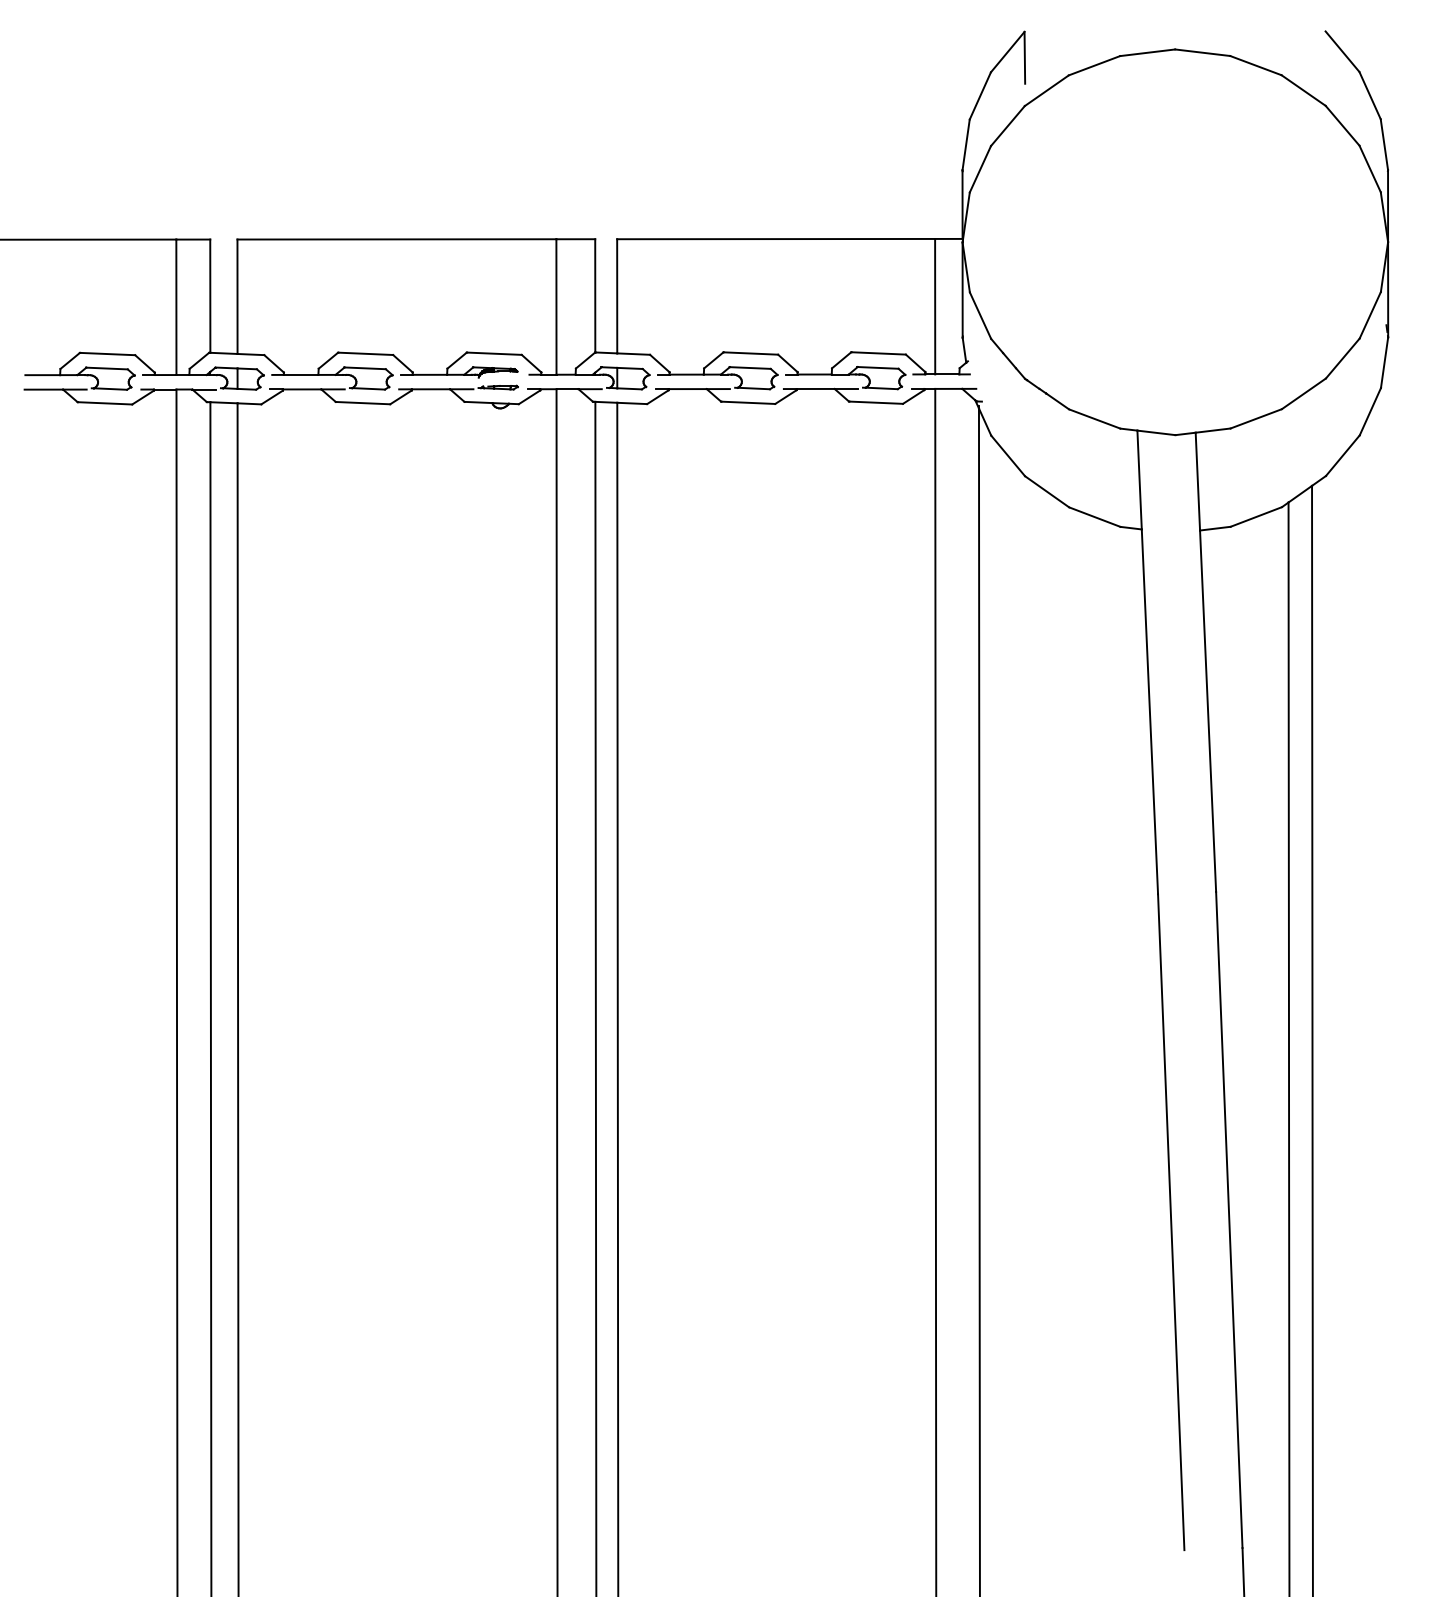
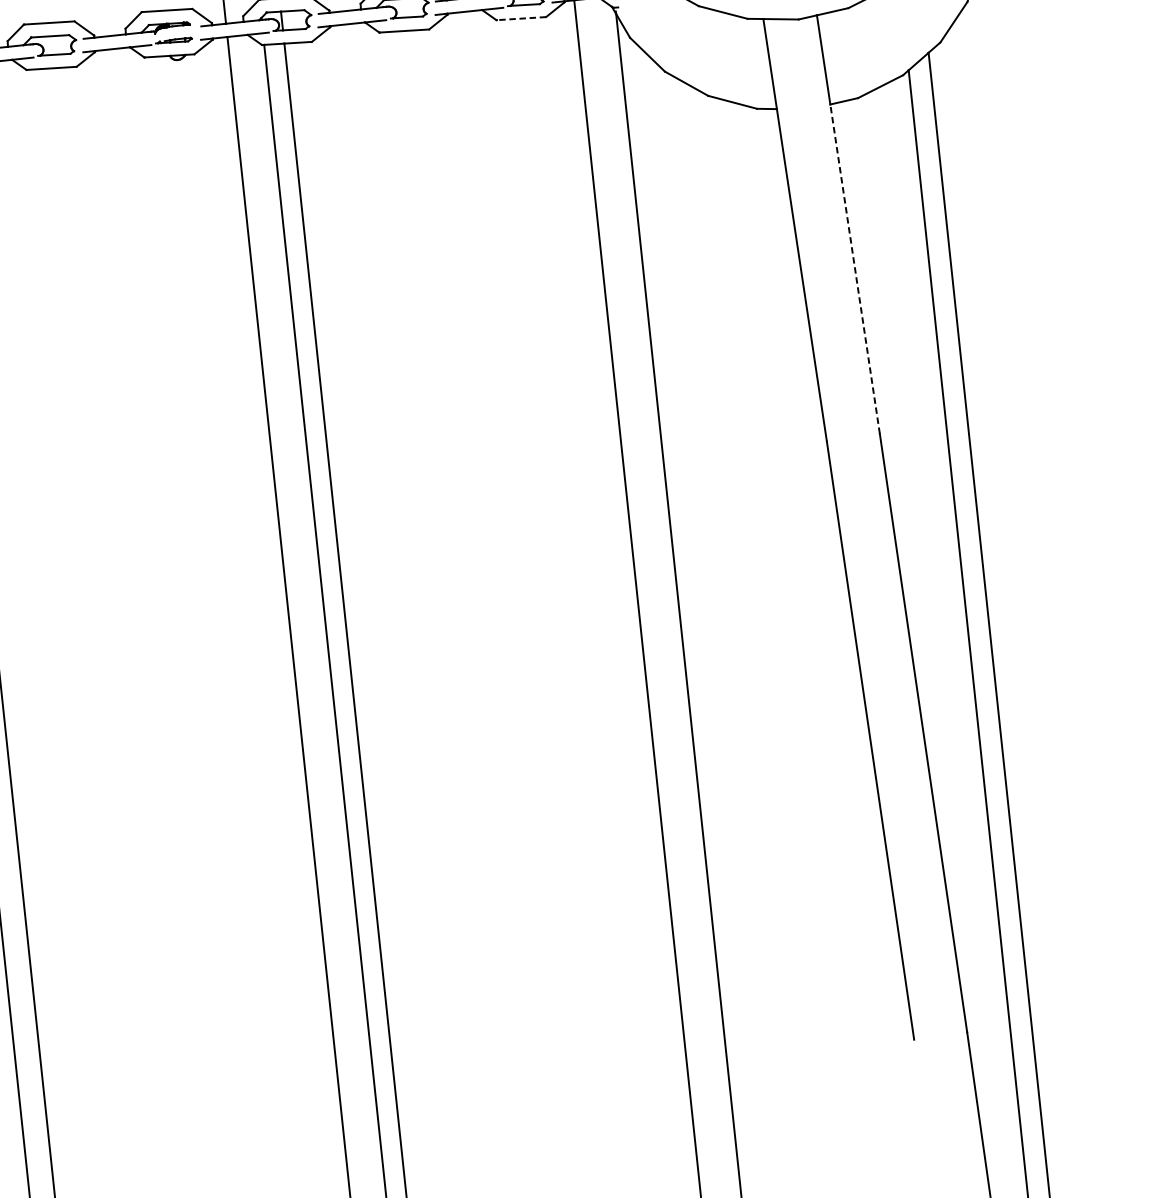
line: (876, 402) -> (521, 18), solid -> dashed
line: (1208, 711) -> (855, 269), solid -> dashed

